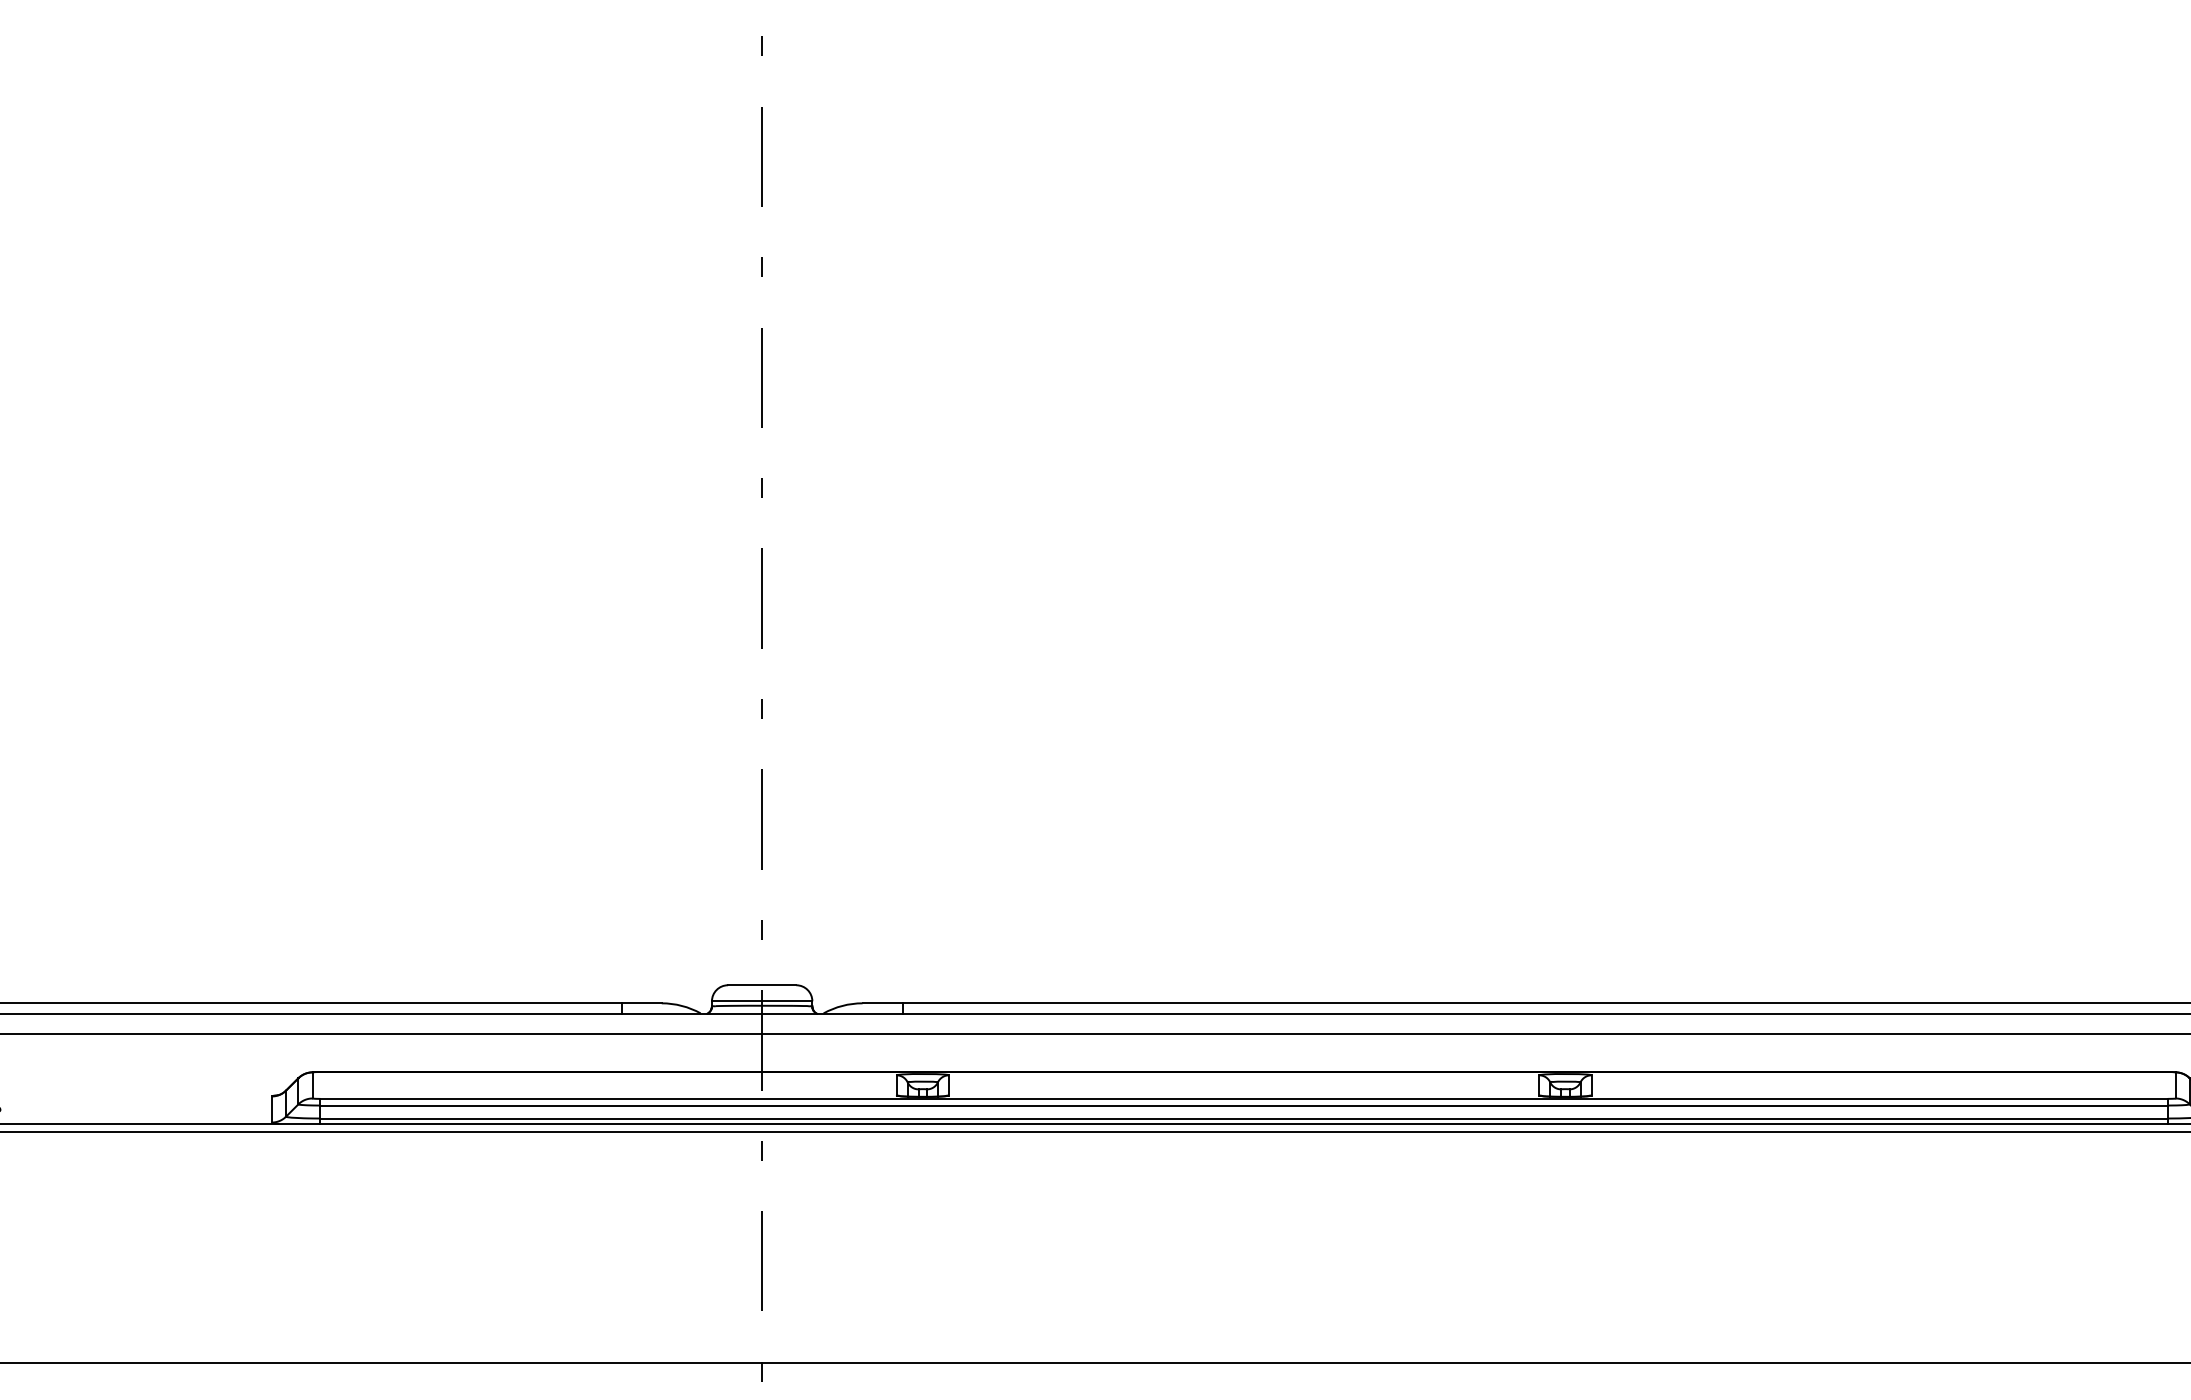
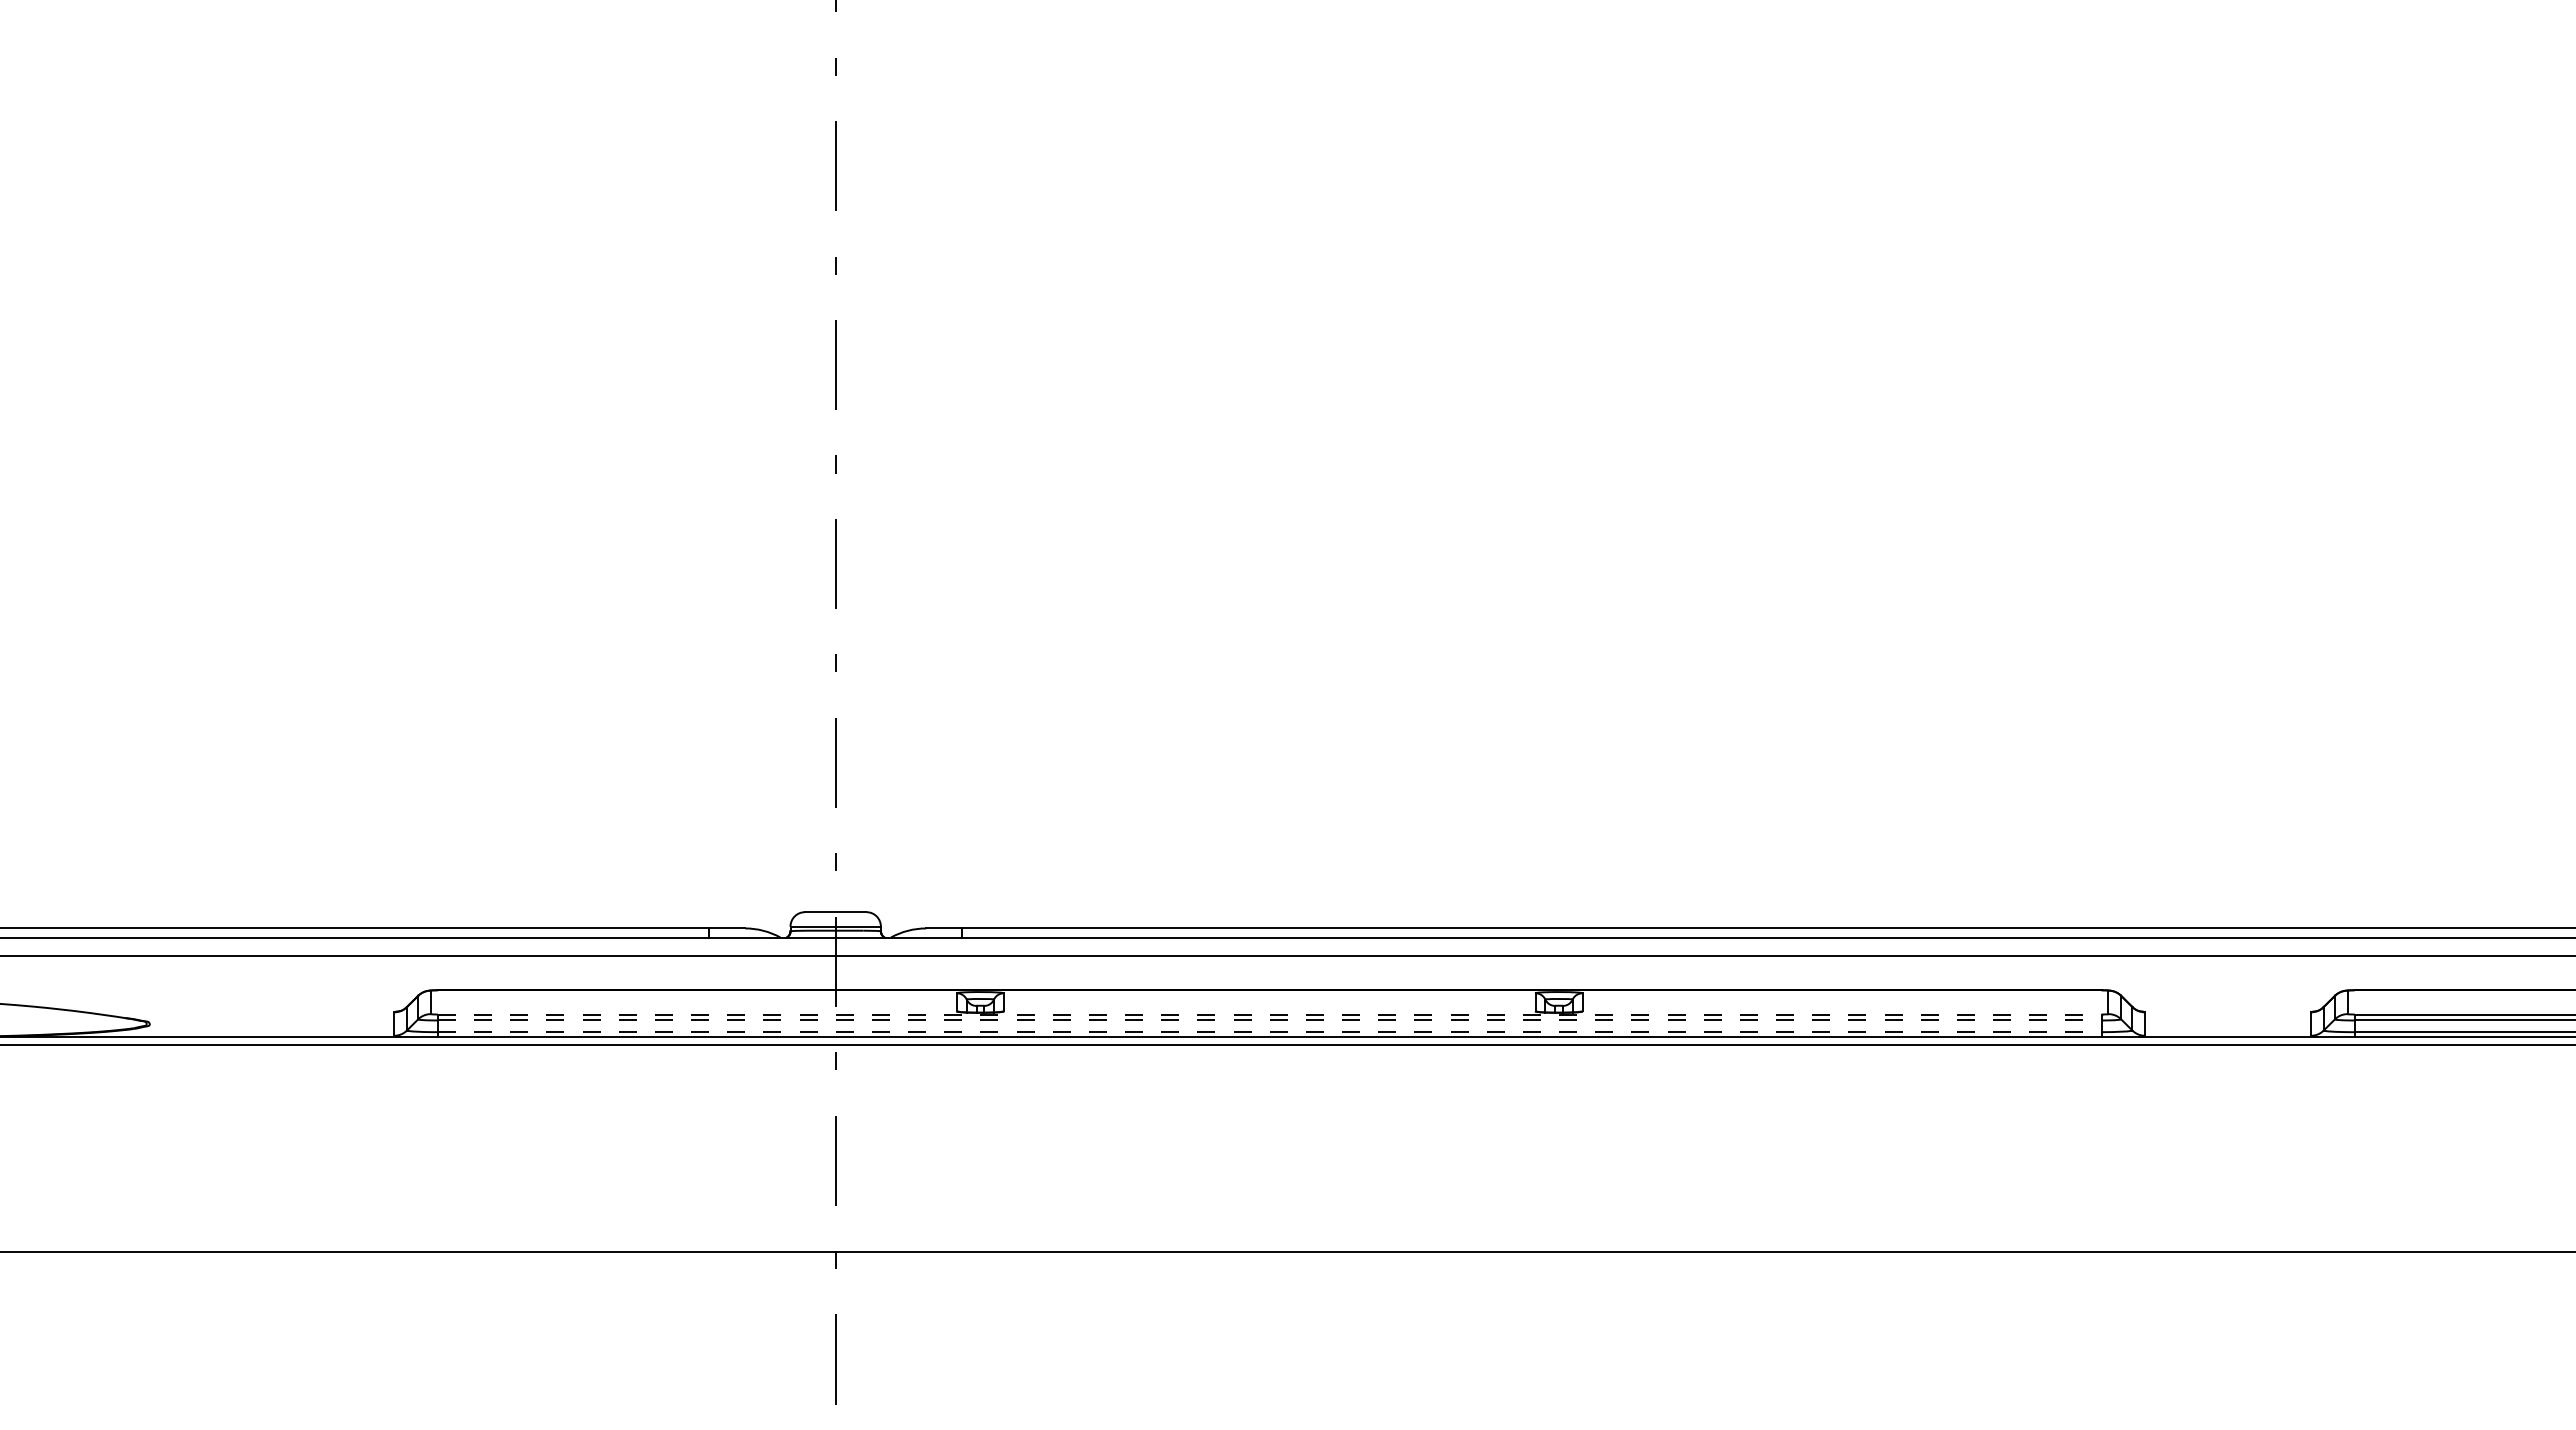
line: (1243, 1098) -> (1269, 1014), solid -> dashed
line: (1243, 1105) -> (1269, 1020), solid -> dashed
line: (1243, 1118) -> (1269, 1032), solid -> dashed

